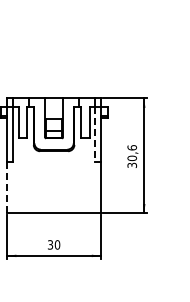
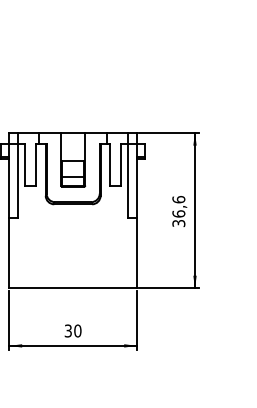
line: (94, 134) -> (127, 181), dashed -> solid
text: (131, 157) -> (177, 212), 30,6 -> 36,6
line: (6, 187) -> (8, 253), dashed -> solid

